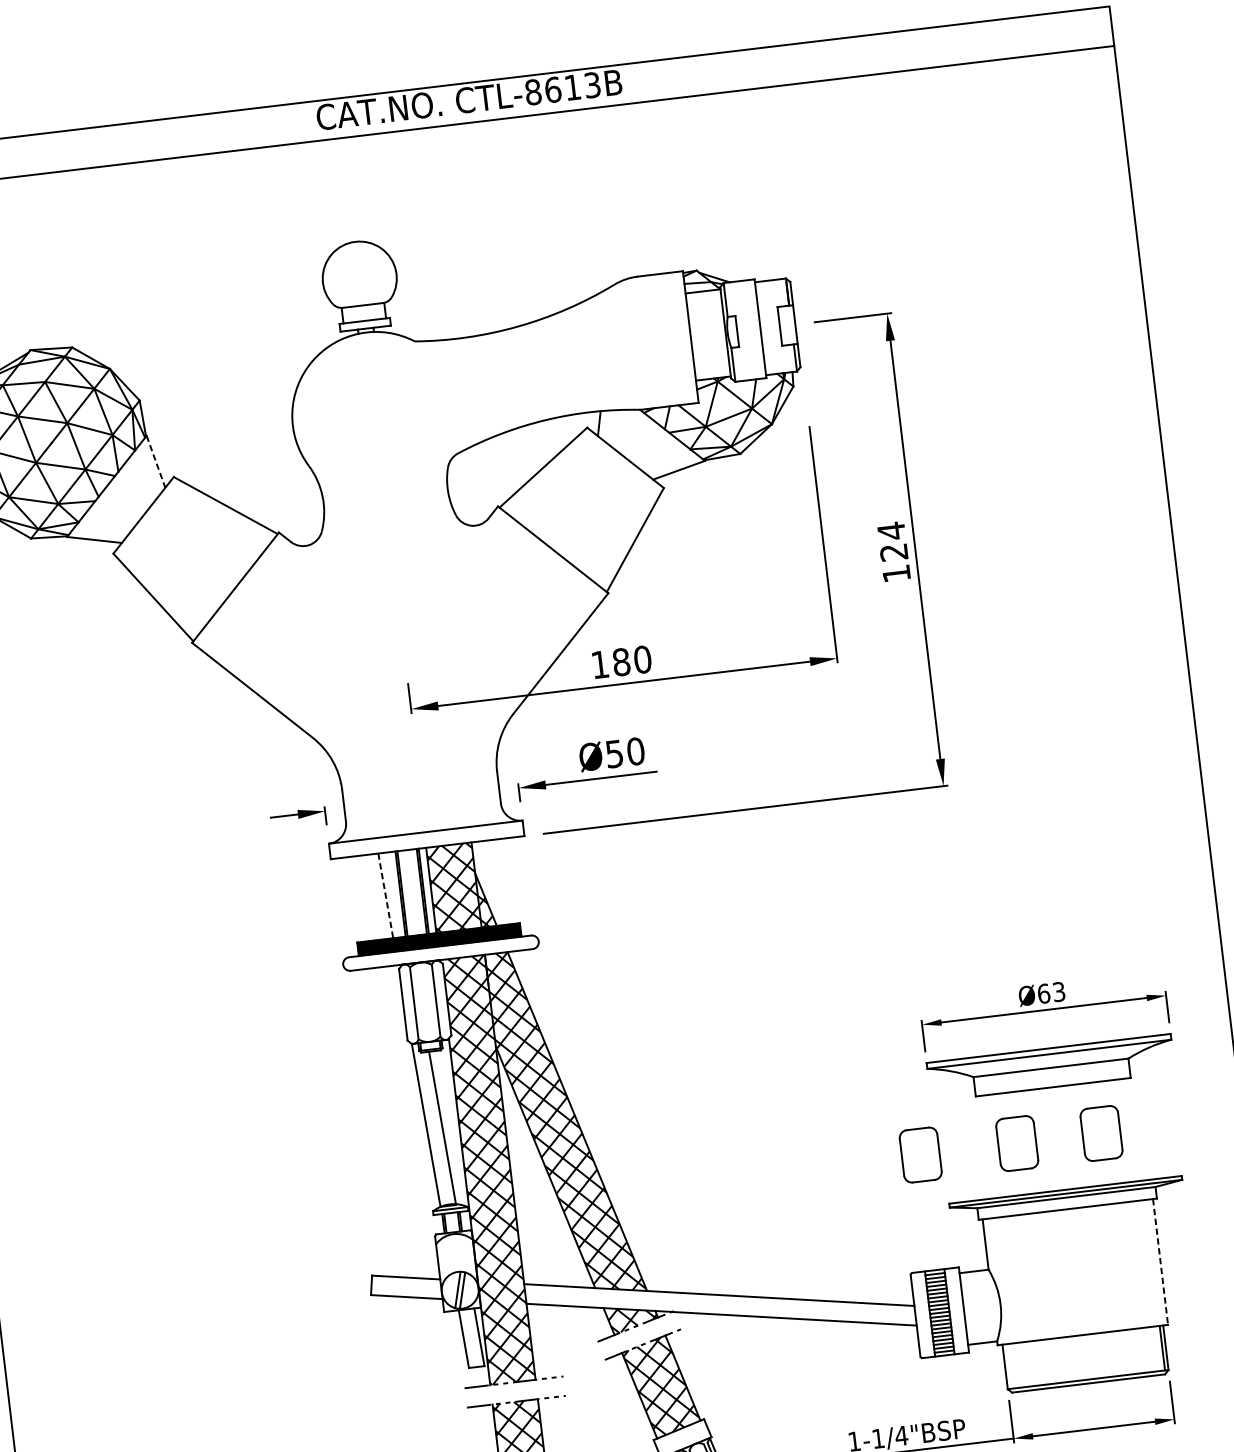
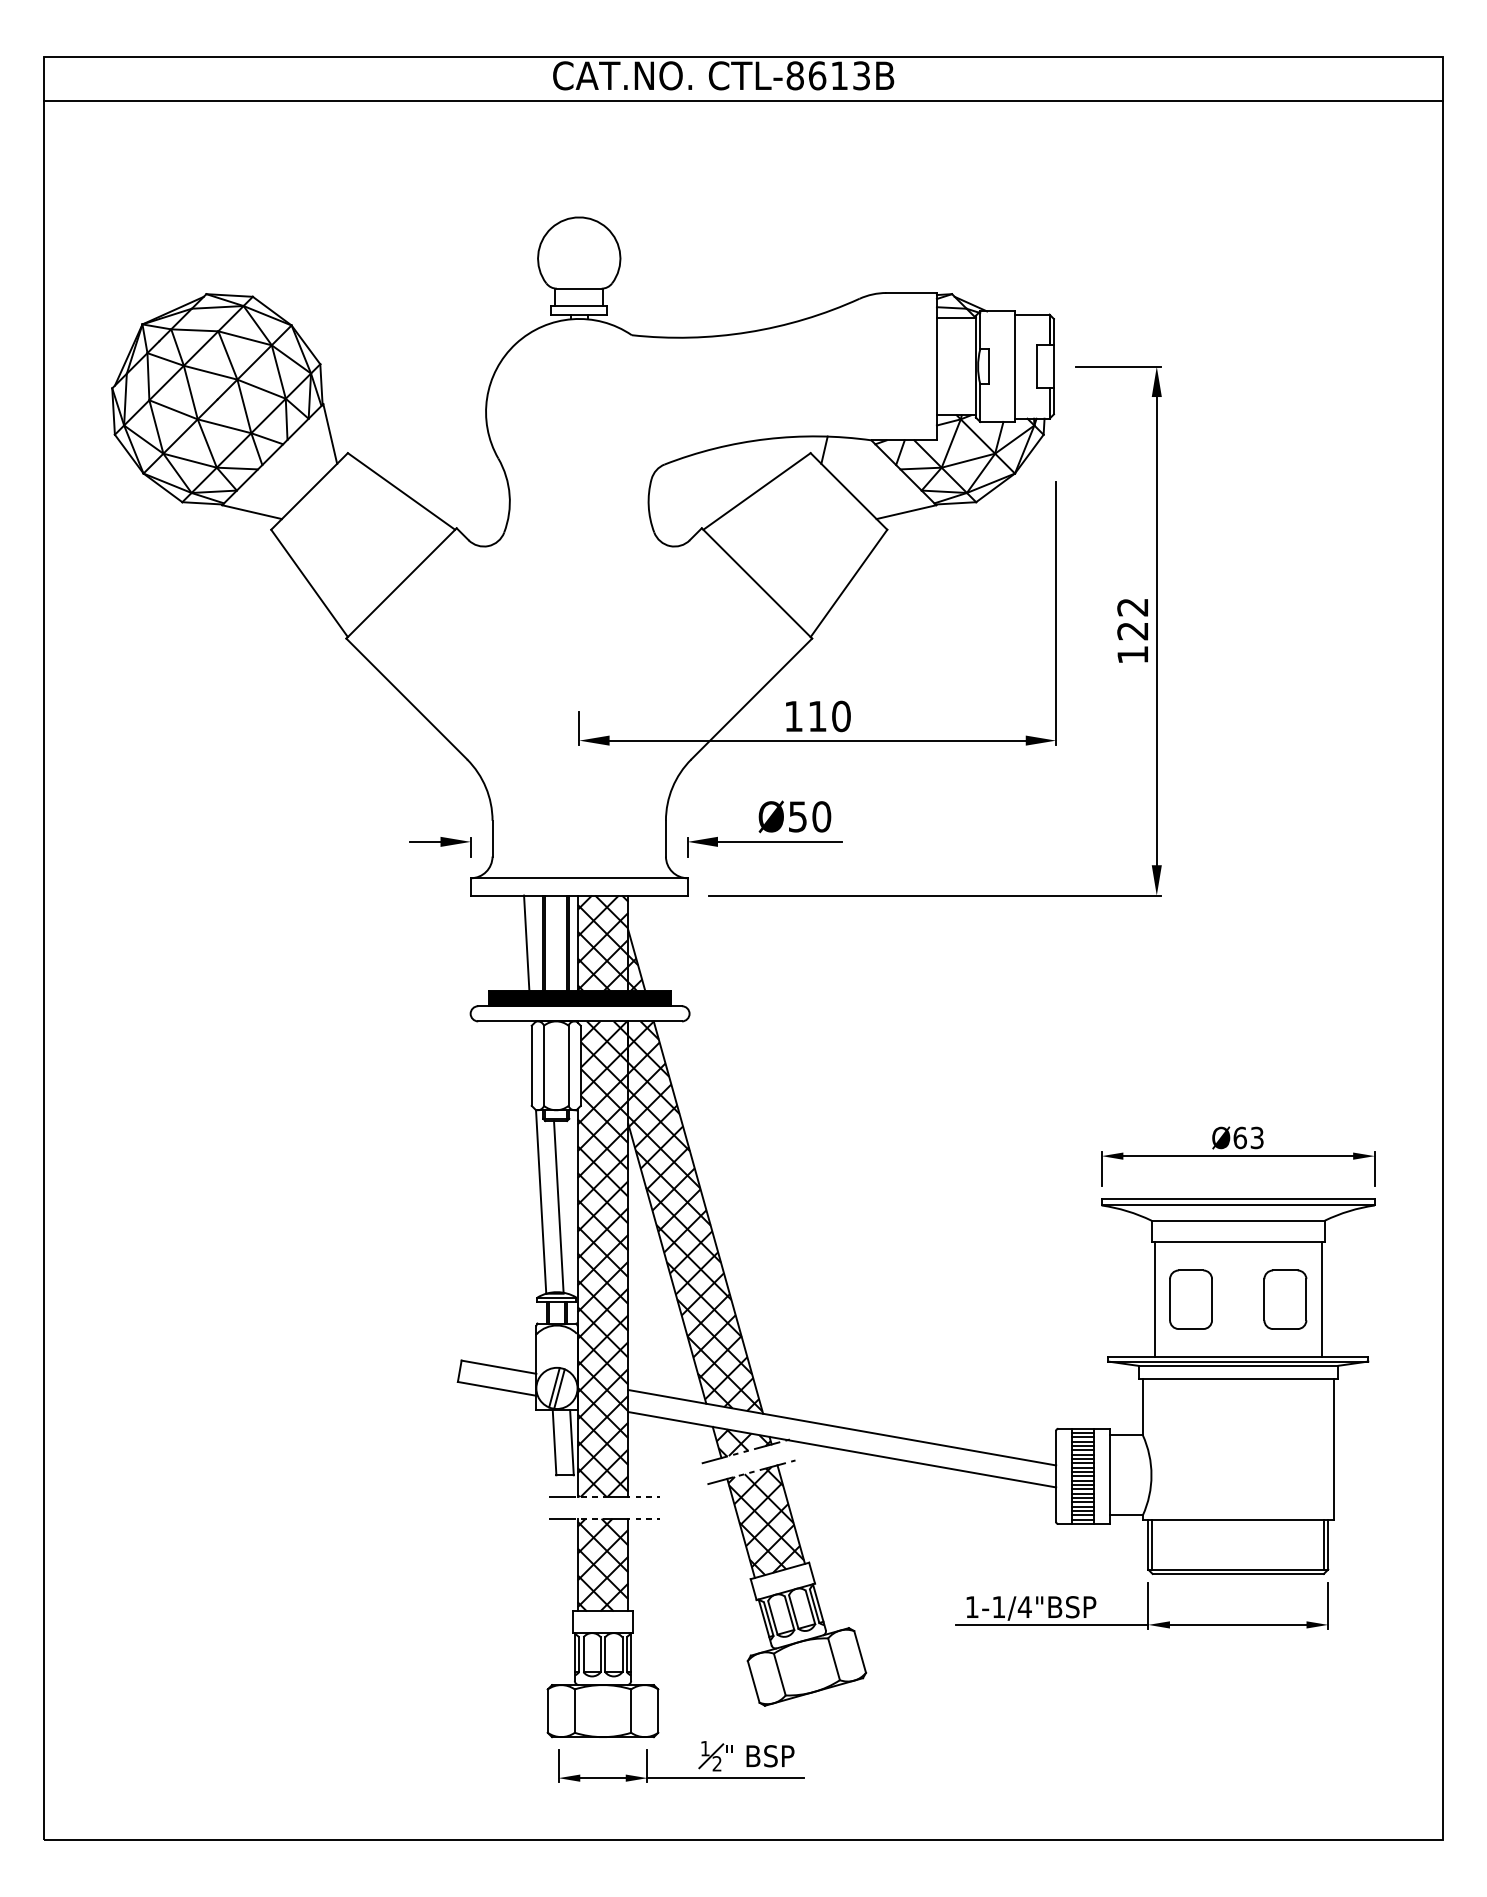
line: (156, 462) -> (330, 434), dashed -> solid
text: (891, 531) -> (1132, 607), 124 -> 122
text: (621, 662) -> (817, 716), 180 -> 110
line: (385, 896) -> (526, 943), dashed -> solid
line: (1133, 1129) -> (1321, 1299), added
line: (984, 1147) -> (1154, 1299), added
part: (920, 1154) -> (1082, 1299), removed
line: (1160, 1262) -> (1333, 1449), dashed -> solid
line: (1008, 1366) -> (1152, 1544), added

